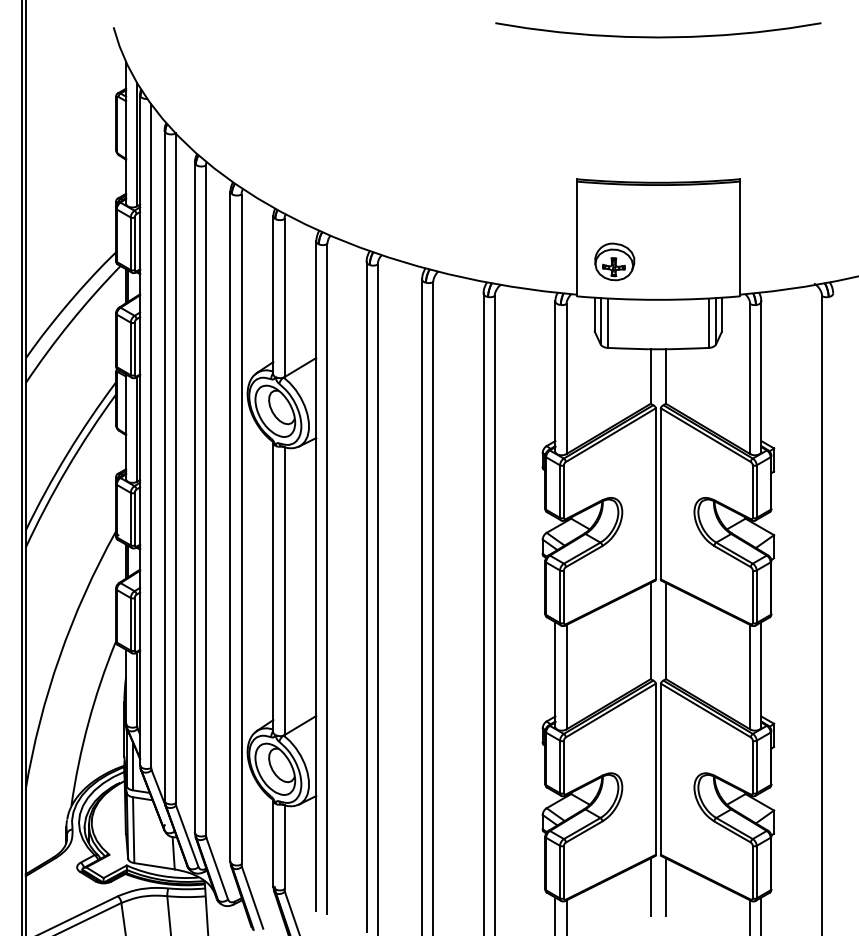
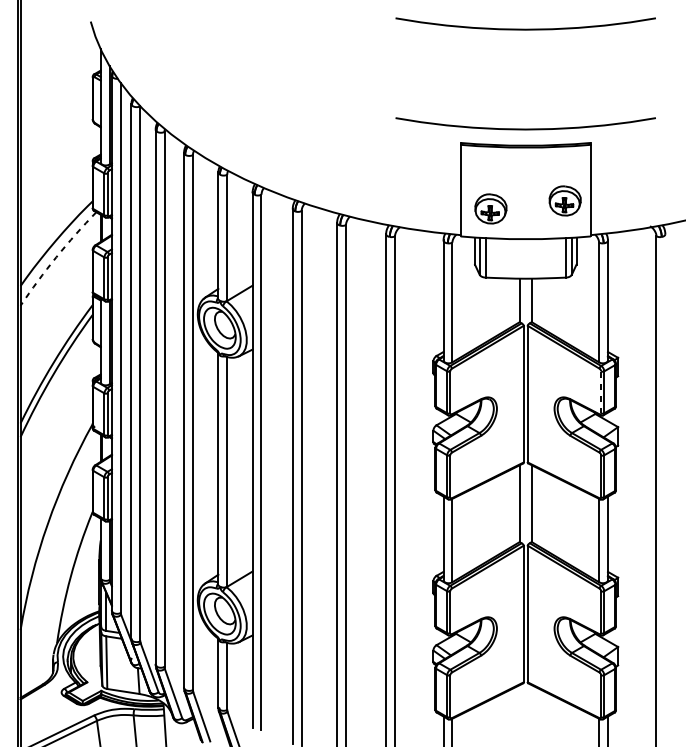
curve: (658, 161) -> (525, 128), added
part: (707, 251) -> (564, 200), added
arc: (70, 322) -> (56, 257), solid -> dashed
line: (752, 491) -> (600, 392), solid -> dashed
line: (650, 886) -> (519, 707), removed
line: (665, 886) -> (531, 707), removed

